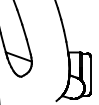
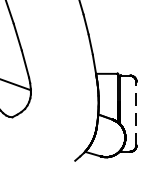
line: (90, 74) -> (136, 113), solid -> dashed

